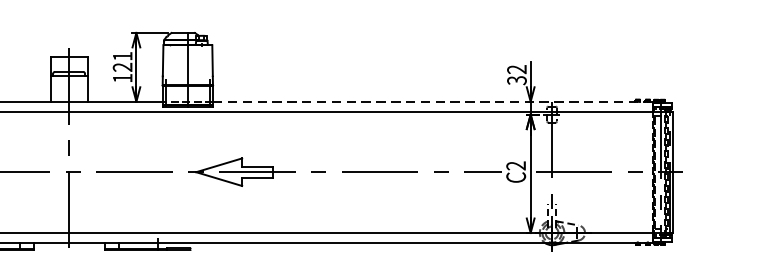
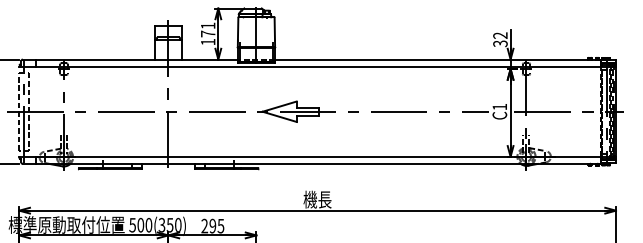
text: (121, 66) -> (207, 33), 121 -> 171
line: (433, 101) -> (438, 59), dashed -> solid
text: (515, 165) -> (499, 106), C2 -> C1

